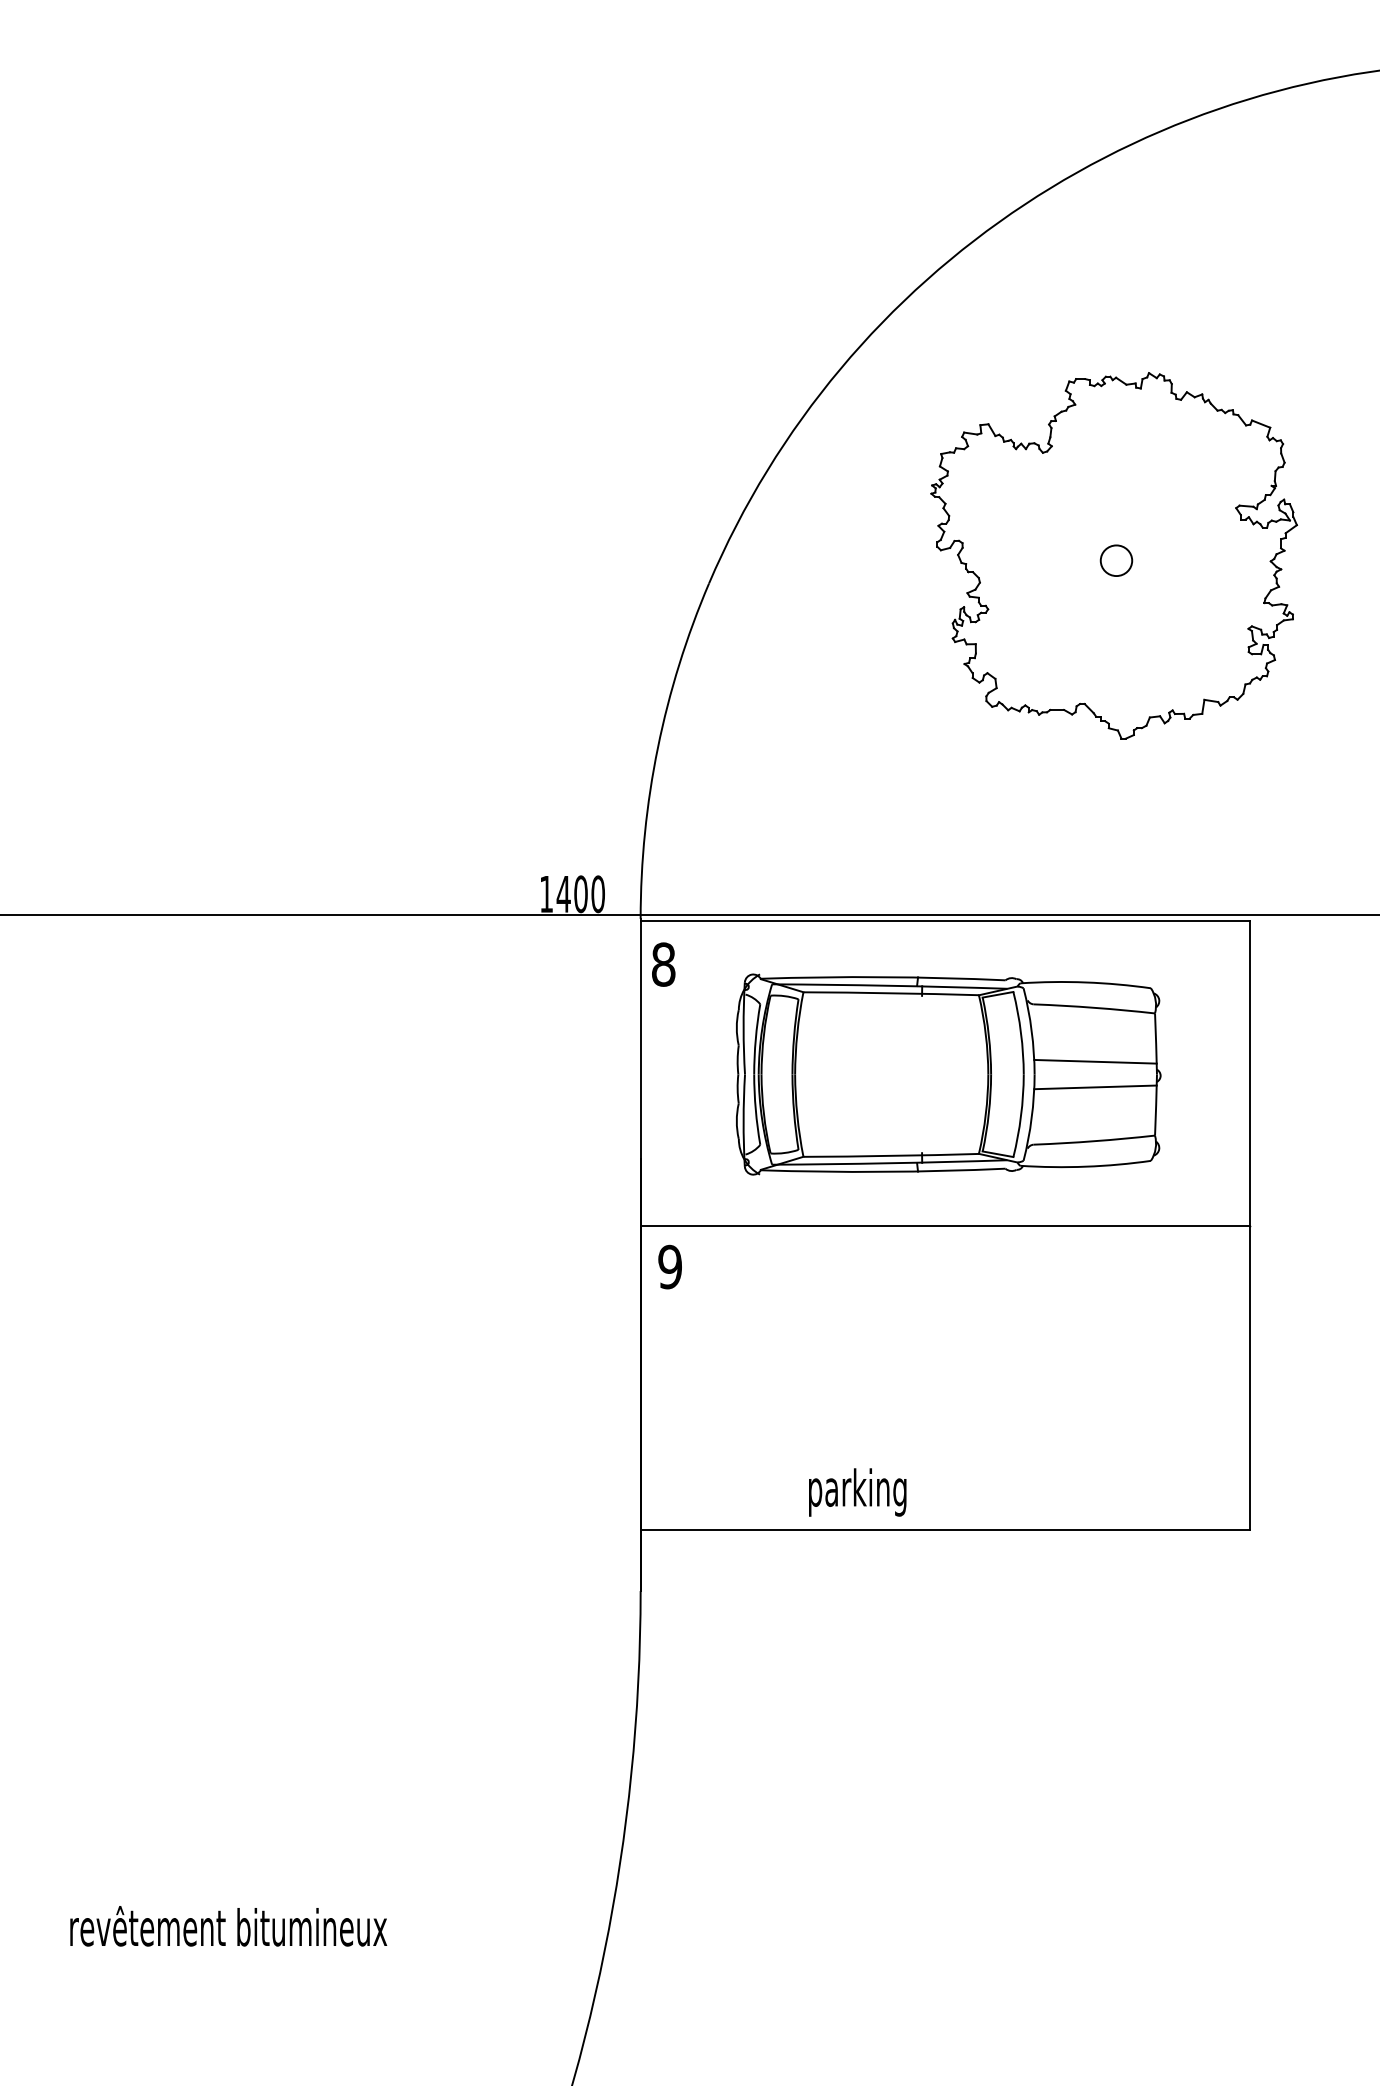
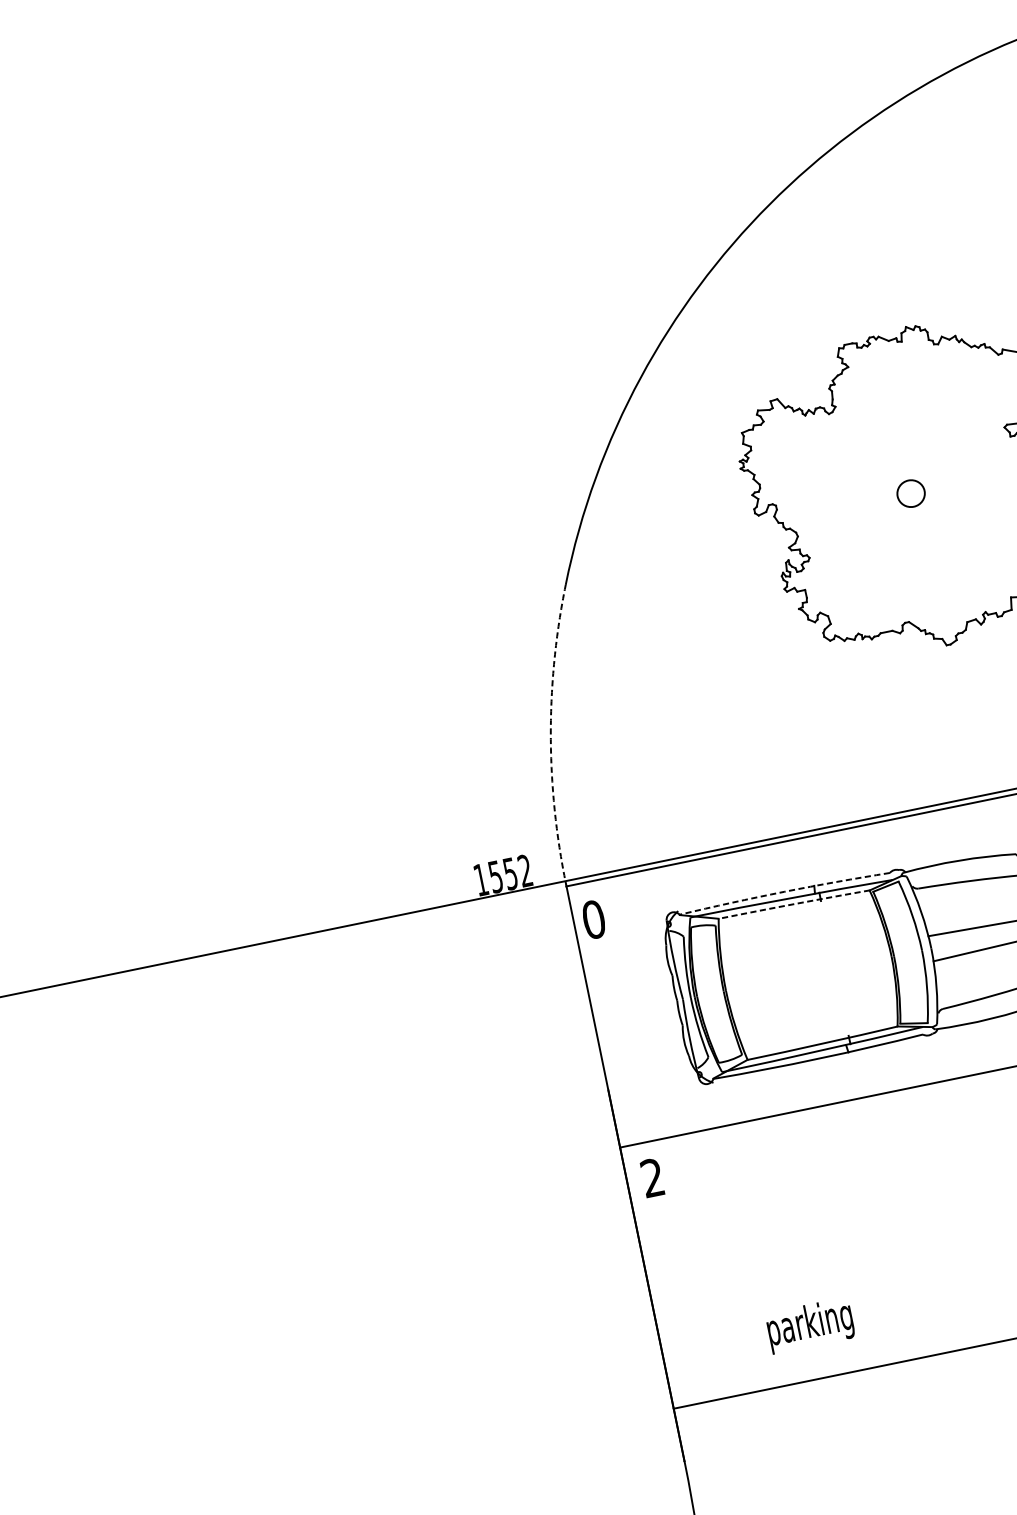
arc: (657, 747) -> (550, 734), solid -> dashed
text: (580, 894) -> (510, 874), 1400 -> 1552
text: (663, 964) -> (593, 919), 8 -> 0
arc: (883, 977) -> (784, 892), solid -> dashed
arc: (891, 993) -> (794, 904), solid -> dashed
text: (669, 1267) -> (652, 1178), 9 -> 2
text: (857, 1492) -> (810, 1325), moved

